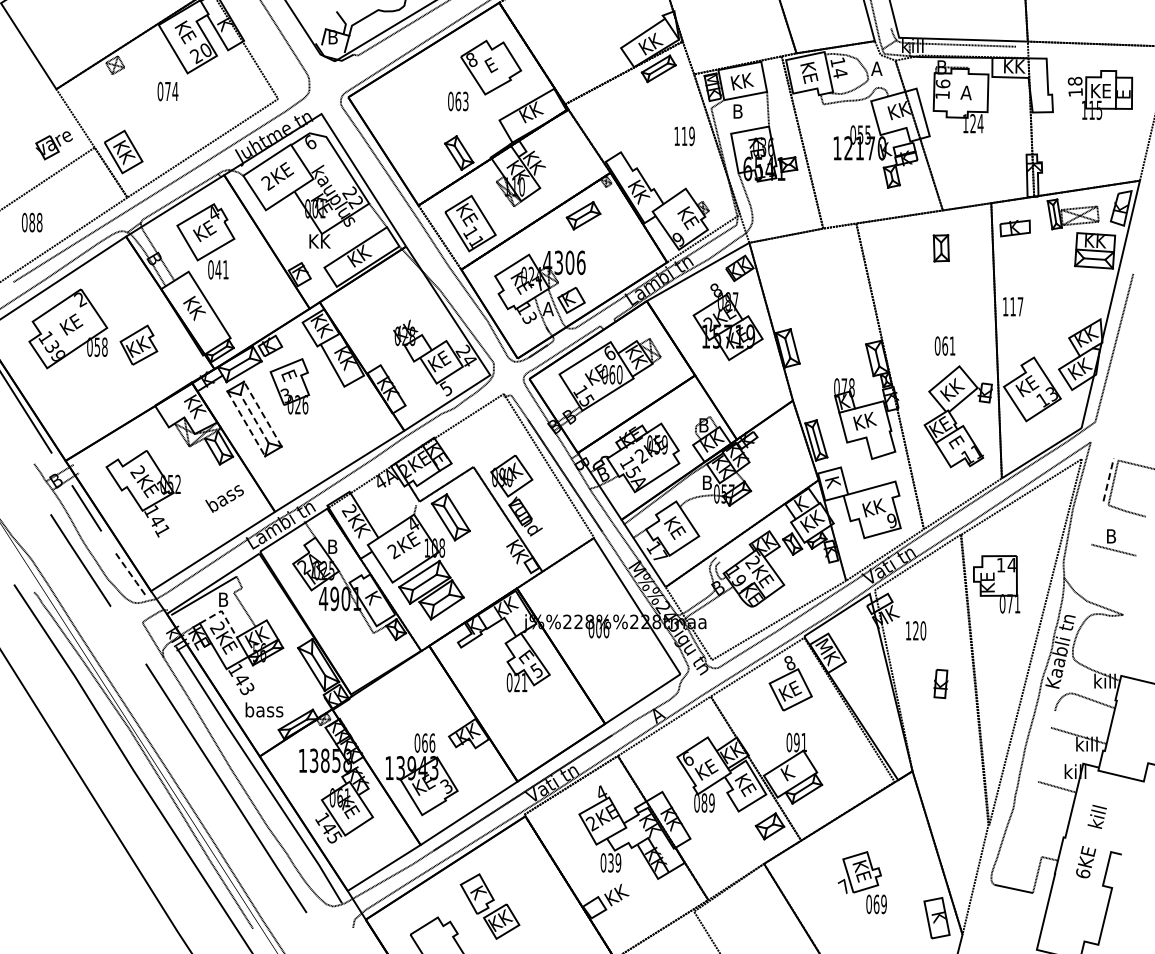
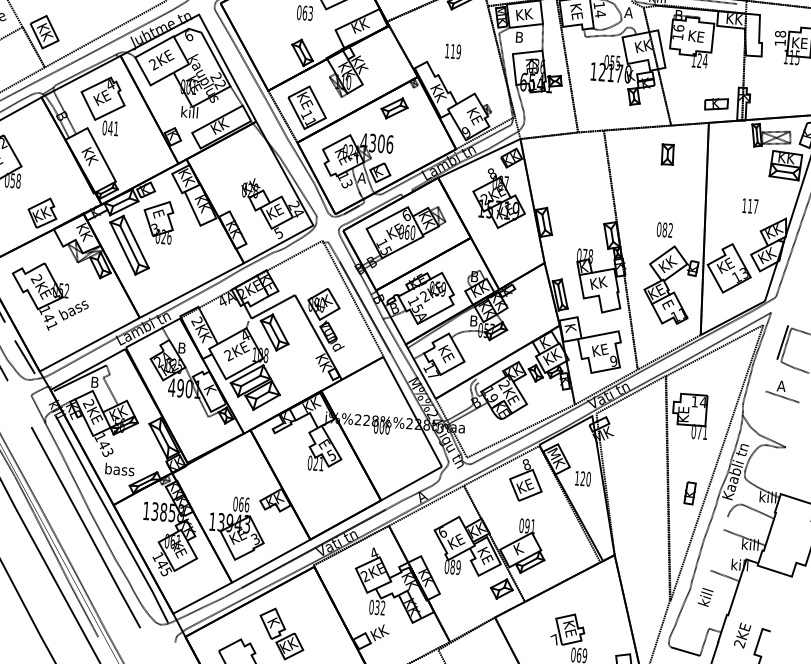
text: (966, 92) -> (696, 36), A -> KE
text: (684, 136) -> (453, 51), moved
part: (1014, 228) -> (715, 104), moved
text: (319, 240) -> (190, 111), KK -> kill
text: (1013, 306) -> (750, 206), moved
part: (138, 344) -> (42, 212), moved
text: (948, 345) -> (667, 229), 061 -> 082
line: (262, 414) -> (135, 242), dashed -> solid
line: (254, 419) -> (129, 245), dashed -> solid
line: (246, 423) -> (123, 248), dashed -> solid
line: (1108, 479) -> (782, 342), dashed -> solid
text: (224, 498) -> (73, 310), moved
text: (874, 507) -> (601, 349), KK -> KE
text: (1110, 536) -> (780, 386), B -> A
line: (130, 573) -> (24, 356), dashed -> solid
line: (222, 612) -> (93, 392), dashed -> solid
text: (916, 630) -> (583, 478), moved
part: (940, 683) -> (689, 492), moved
text: (1096, 816) -> (705, 597), moved
text: (618, 862) -> (383, 607), 039 -> 032
text: (1082, 873) -> (739, 643), 6KE -> 2KE

